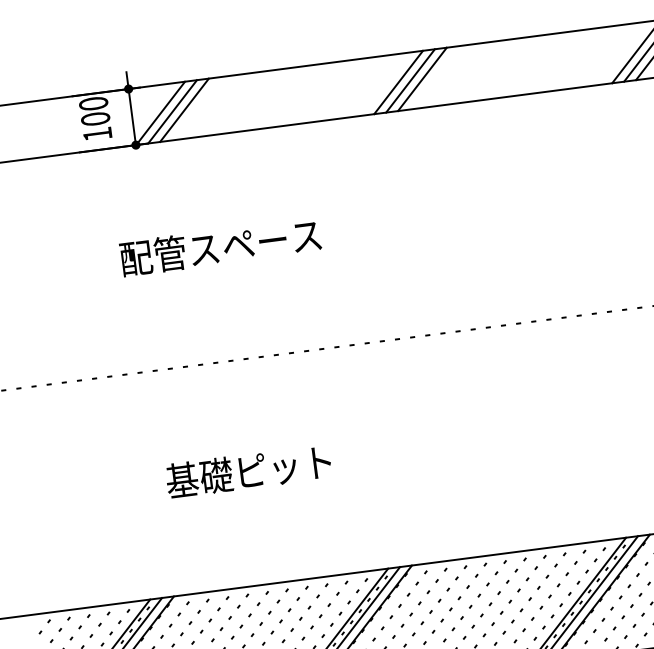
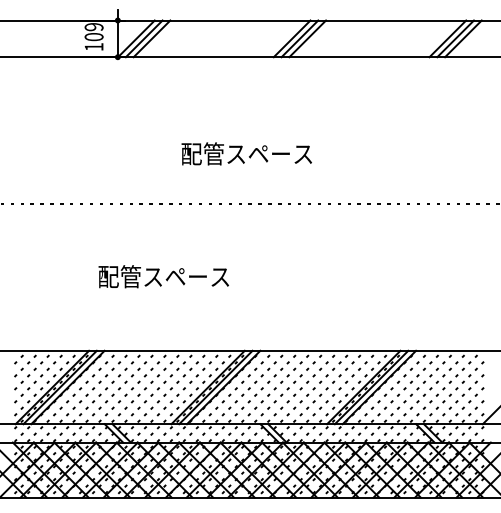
text: (92, 104) -> (93, 27), 100 -> 109
text: (220, 246) -> (246, 153), moved
text: (249, 471) -> (163, 276), 基礎ピット -> 配管スペース

